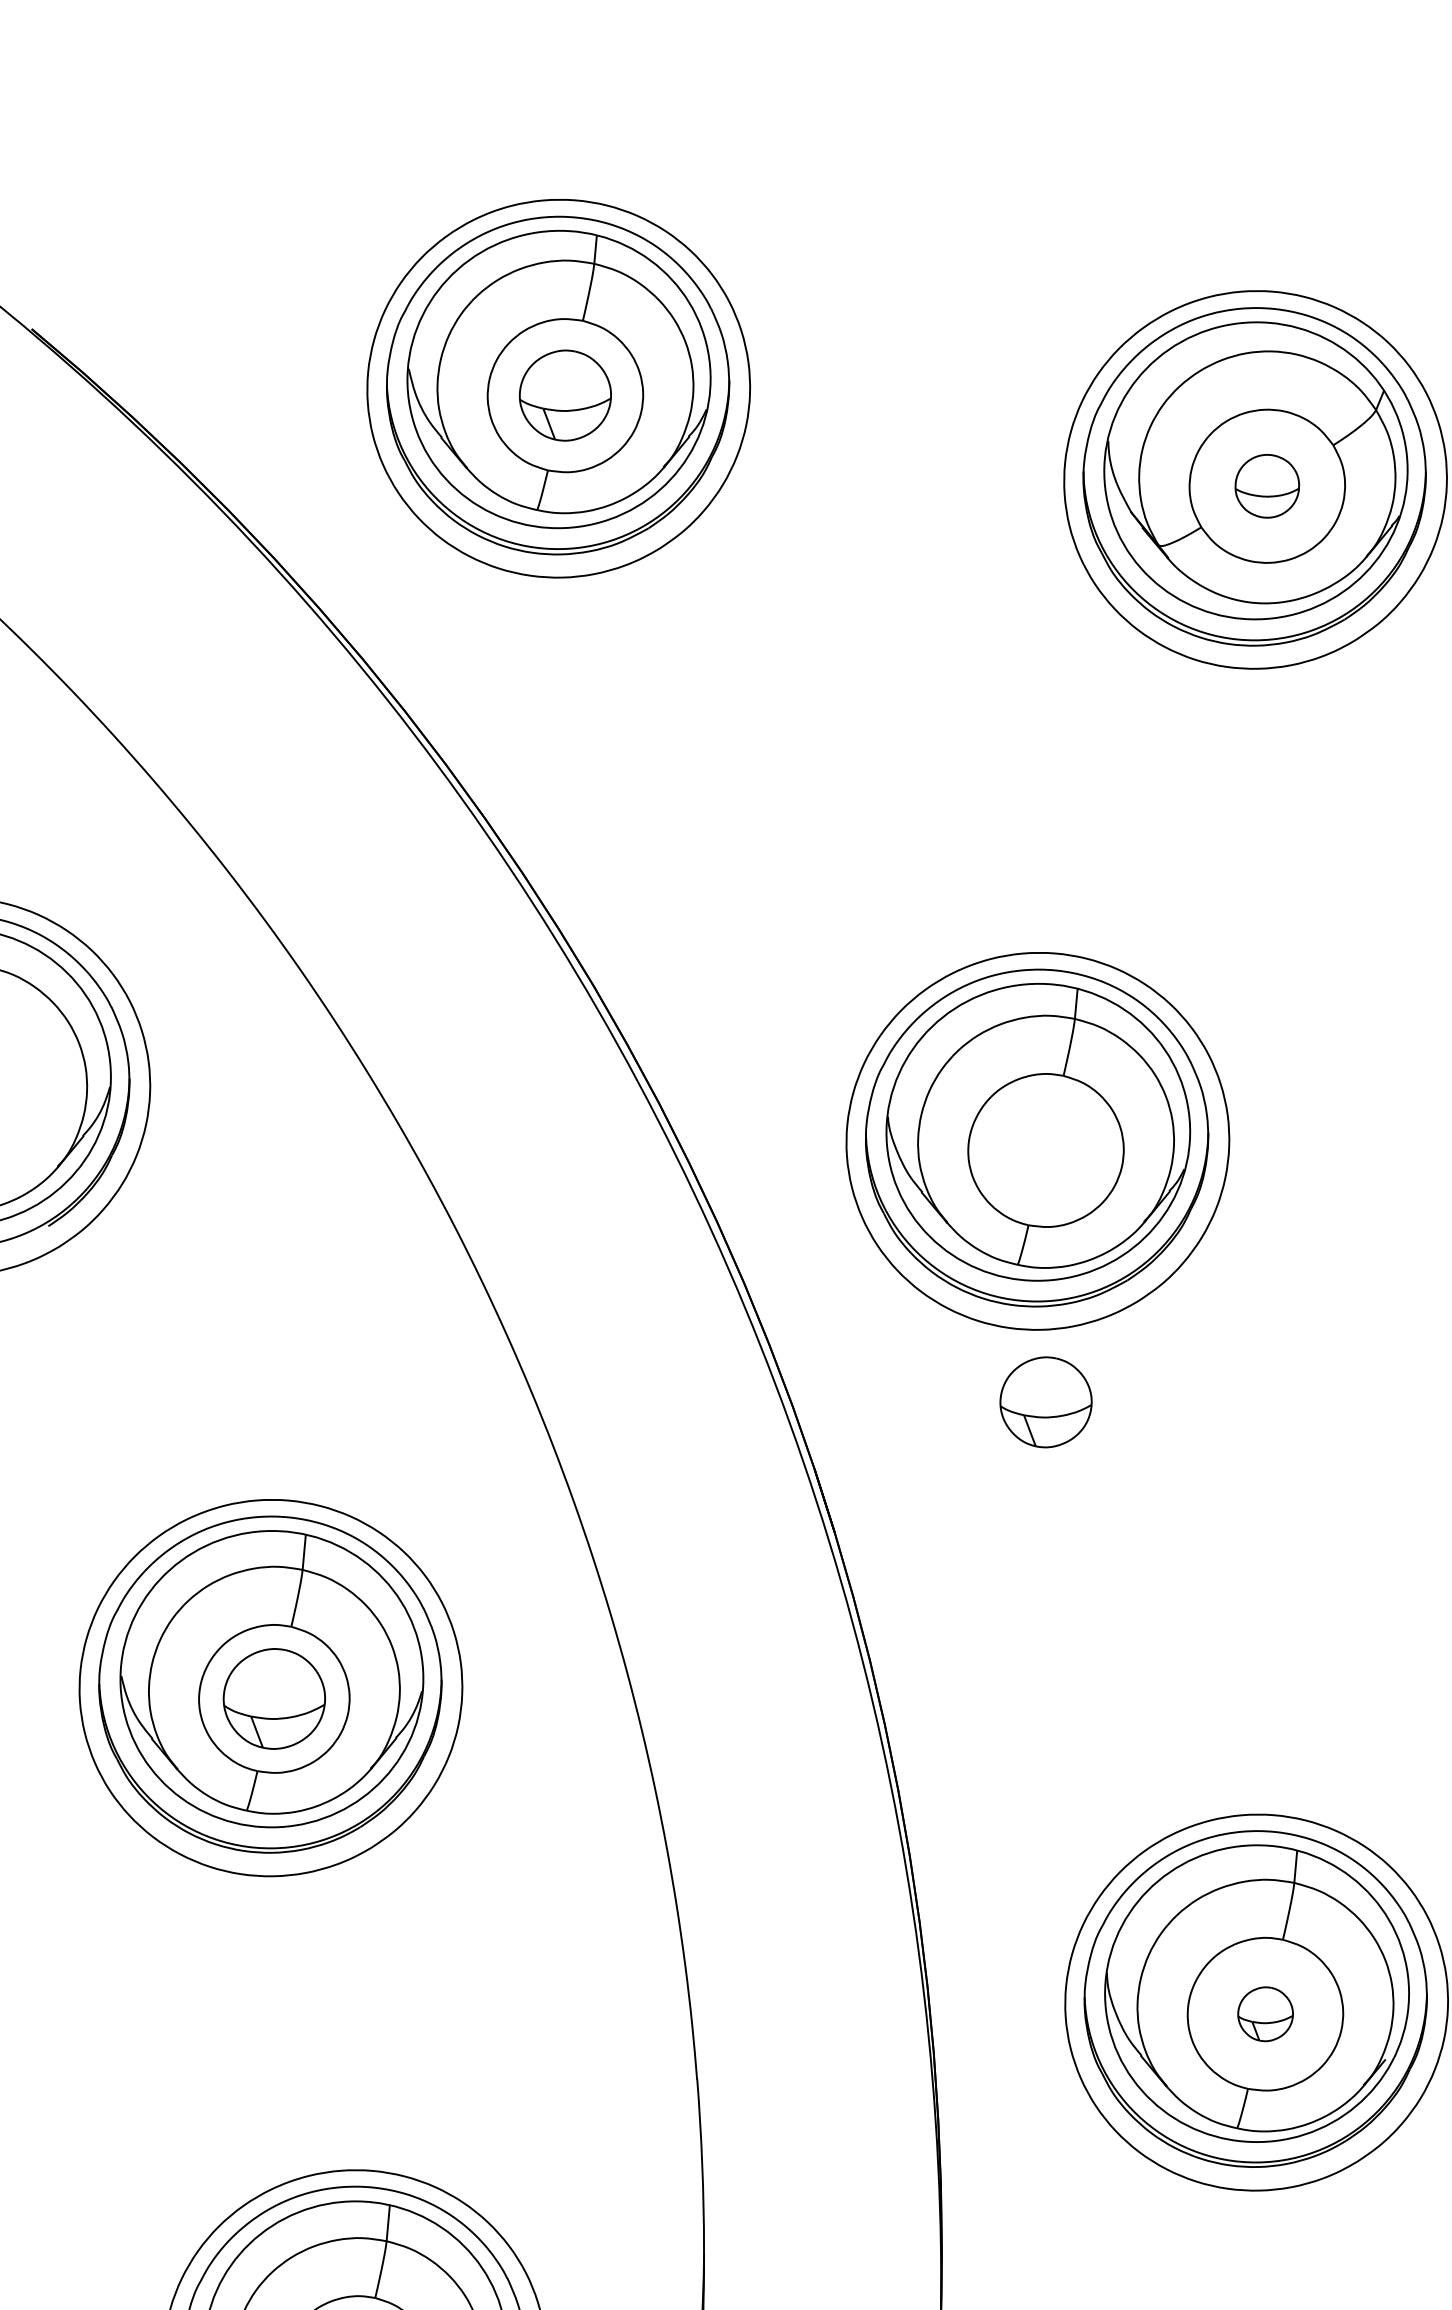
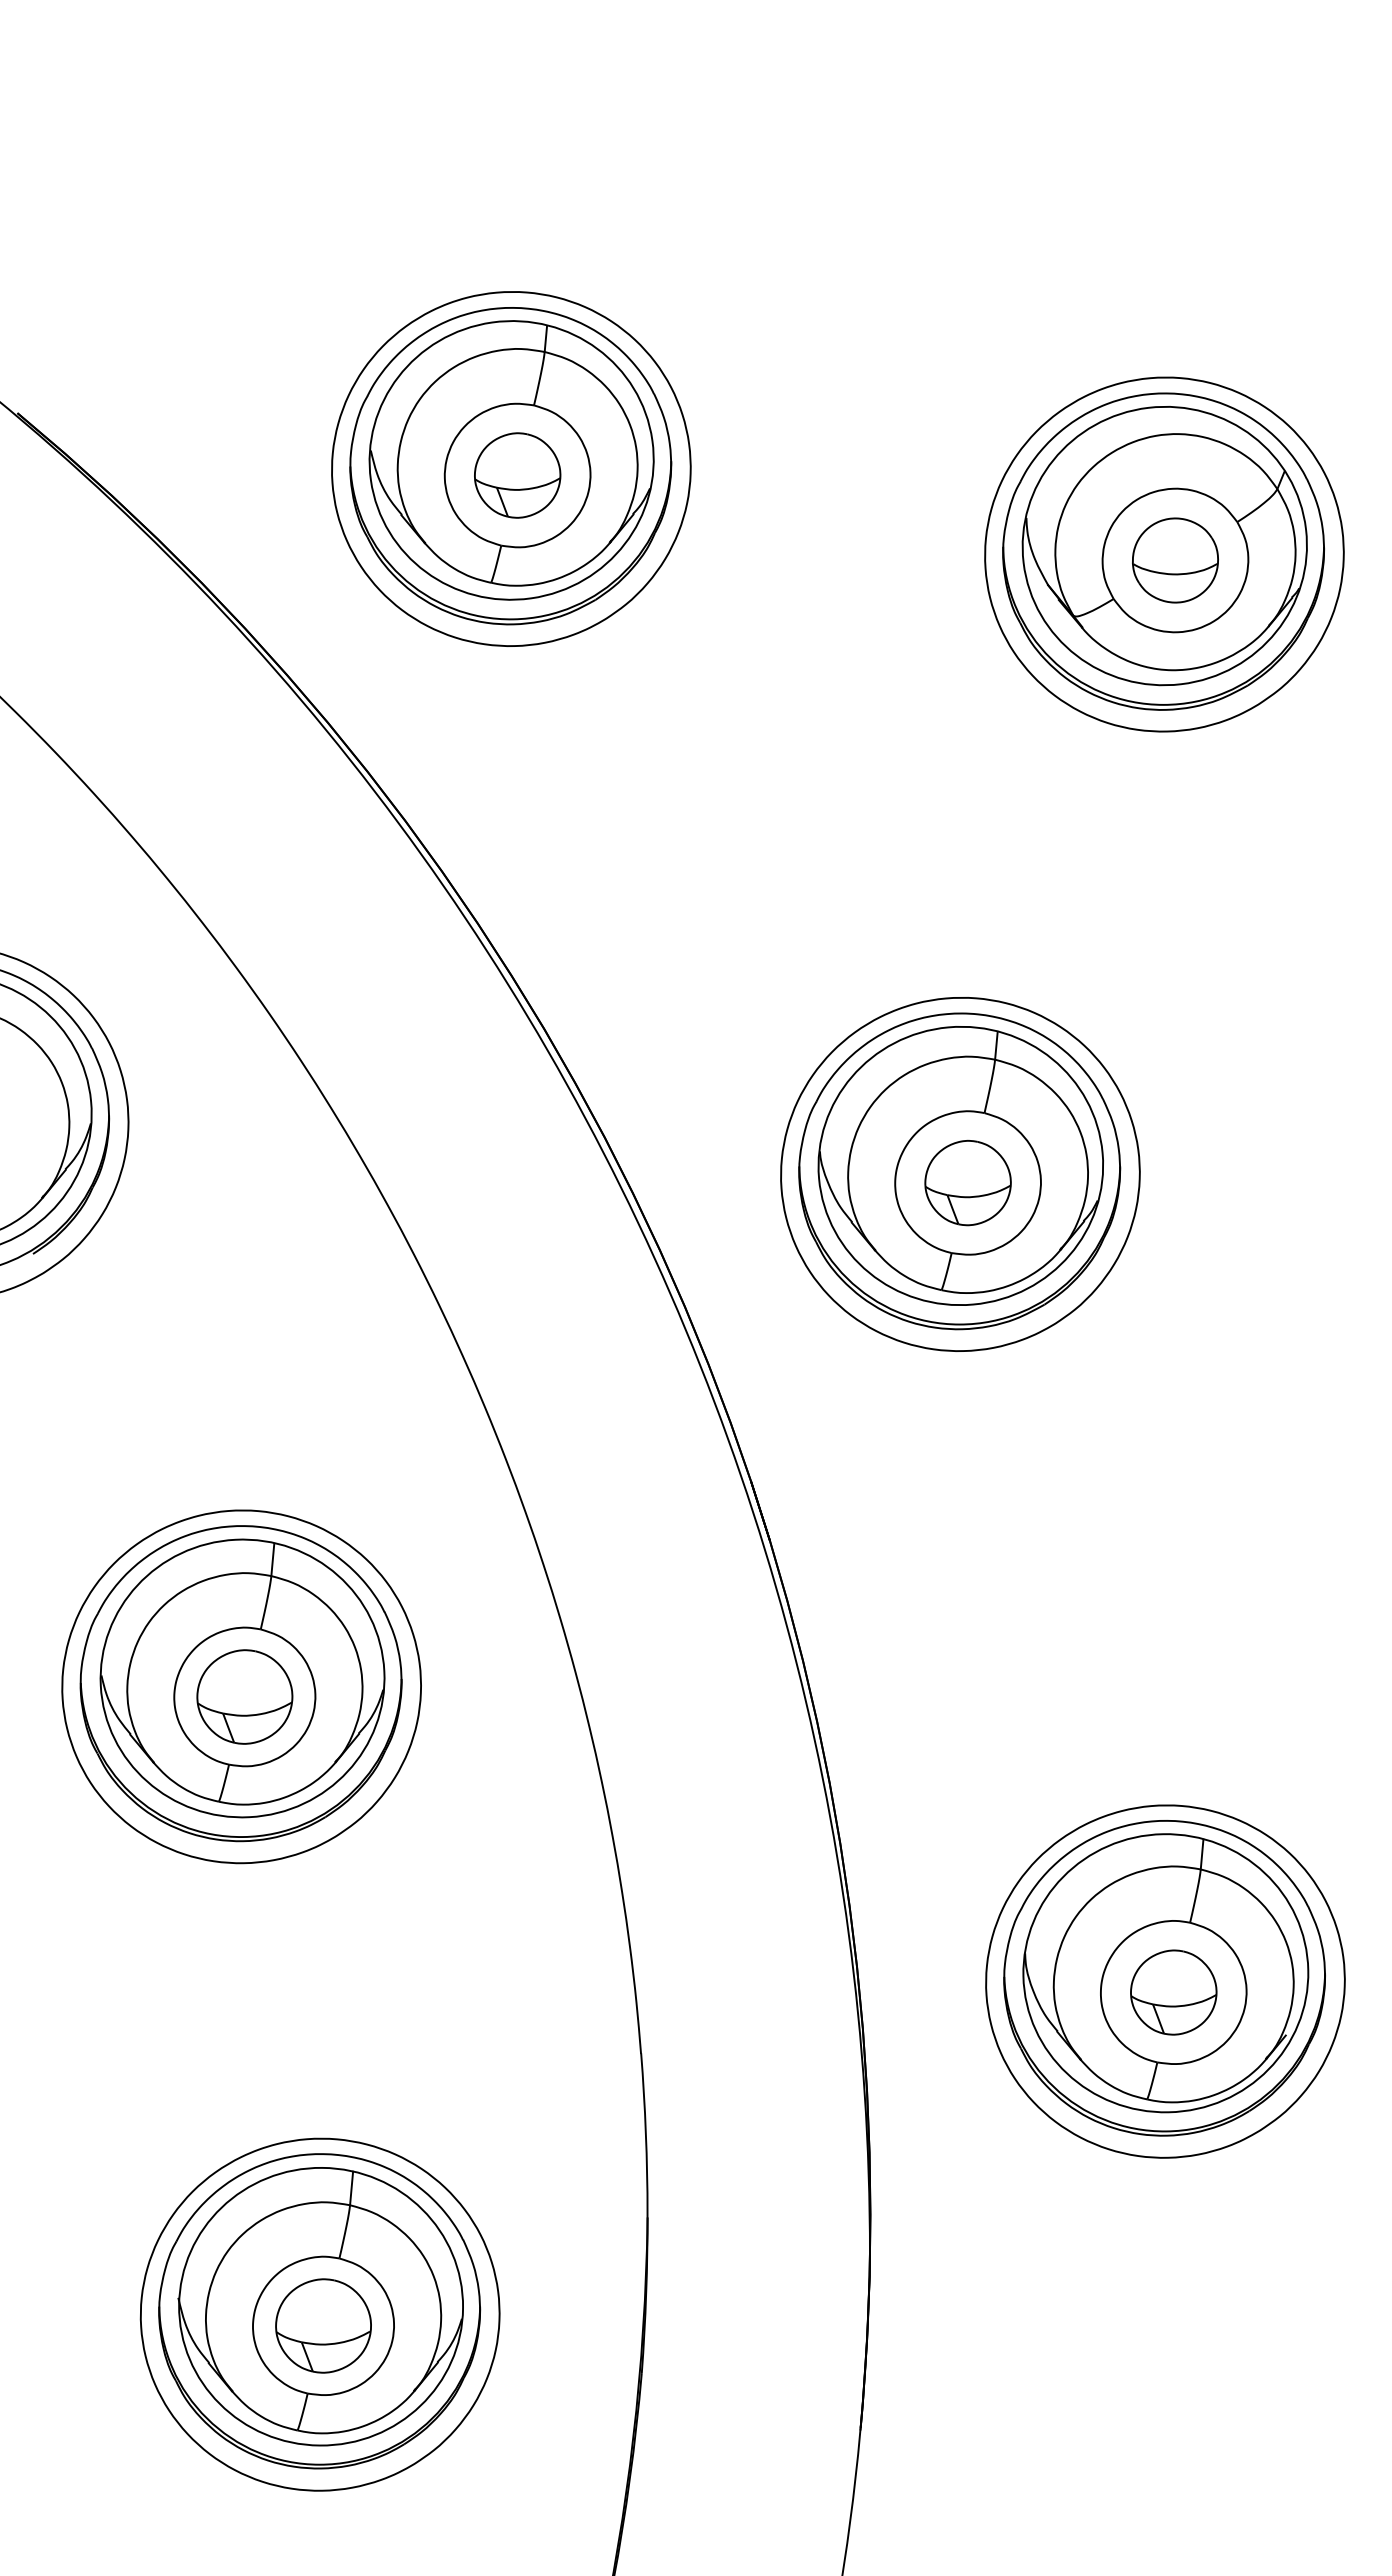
part: (1267, 486) -> (1175, 560), size x1.43
part: (1045, 1401) -> (967, 1182), moved
part: (1265, 2014) -> (1173, 1992), size x1.67

